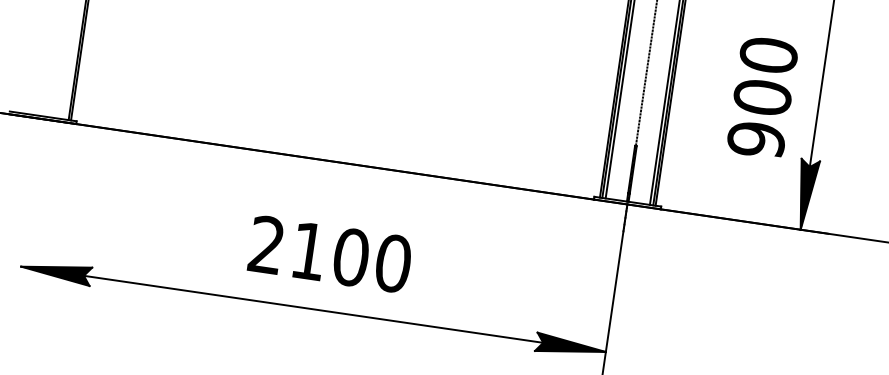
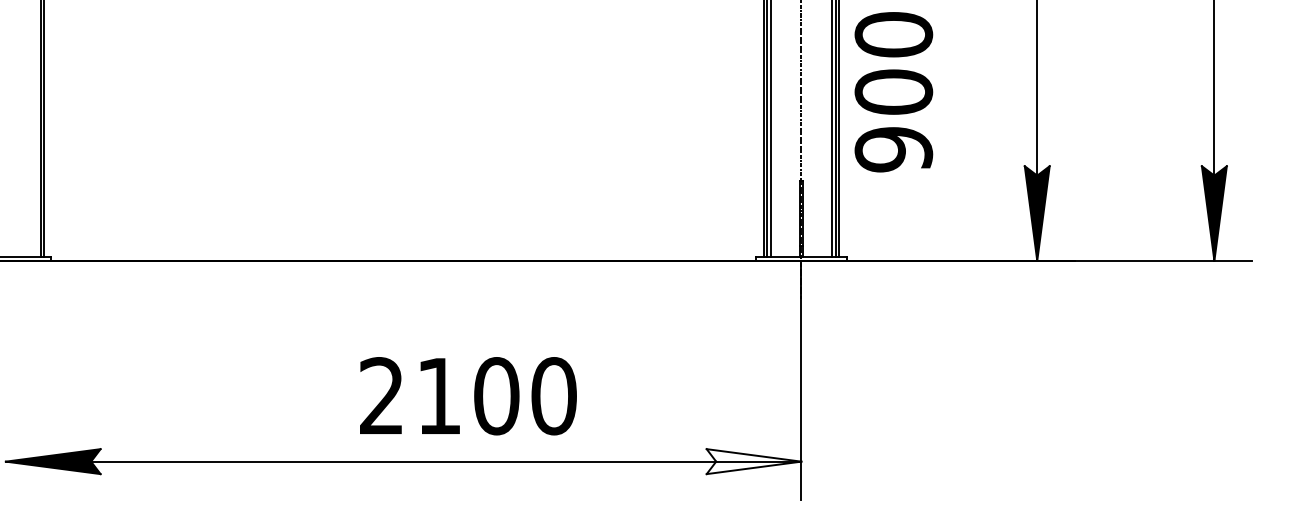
text: (762, 97) -> (893, 92), moved
text: (330, 254) -> (468, 396), moved
fill: (570, 346) -> (753, 461), removed

